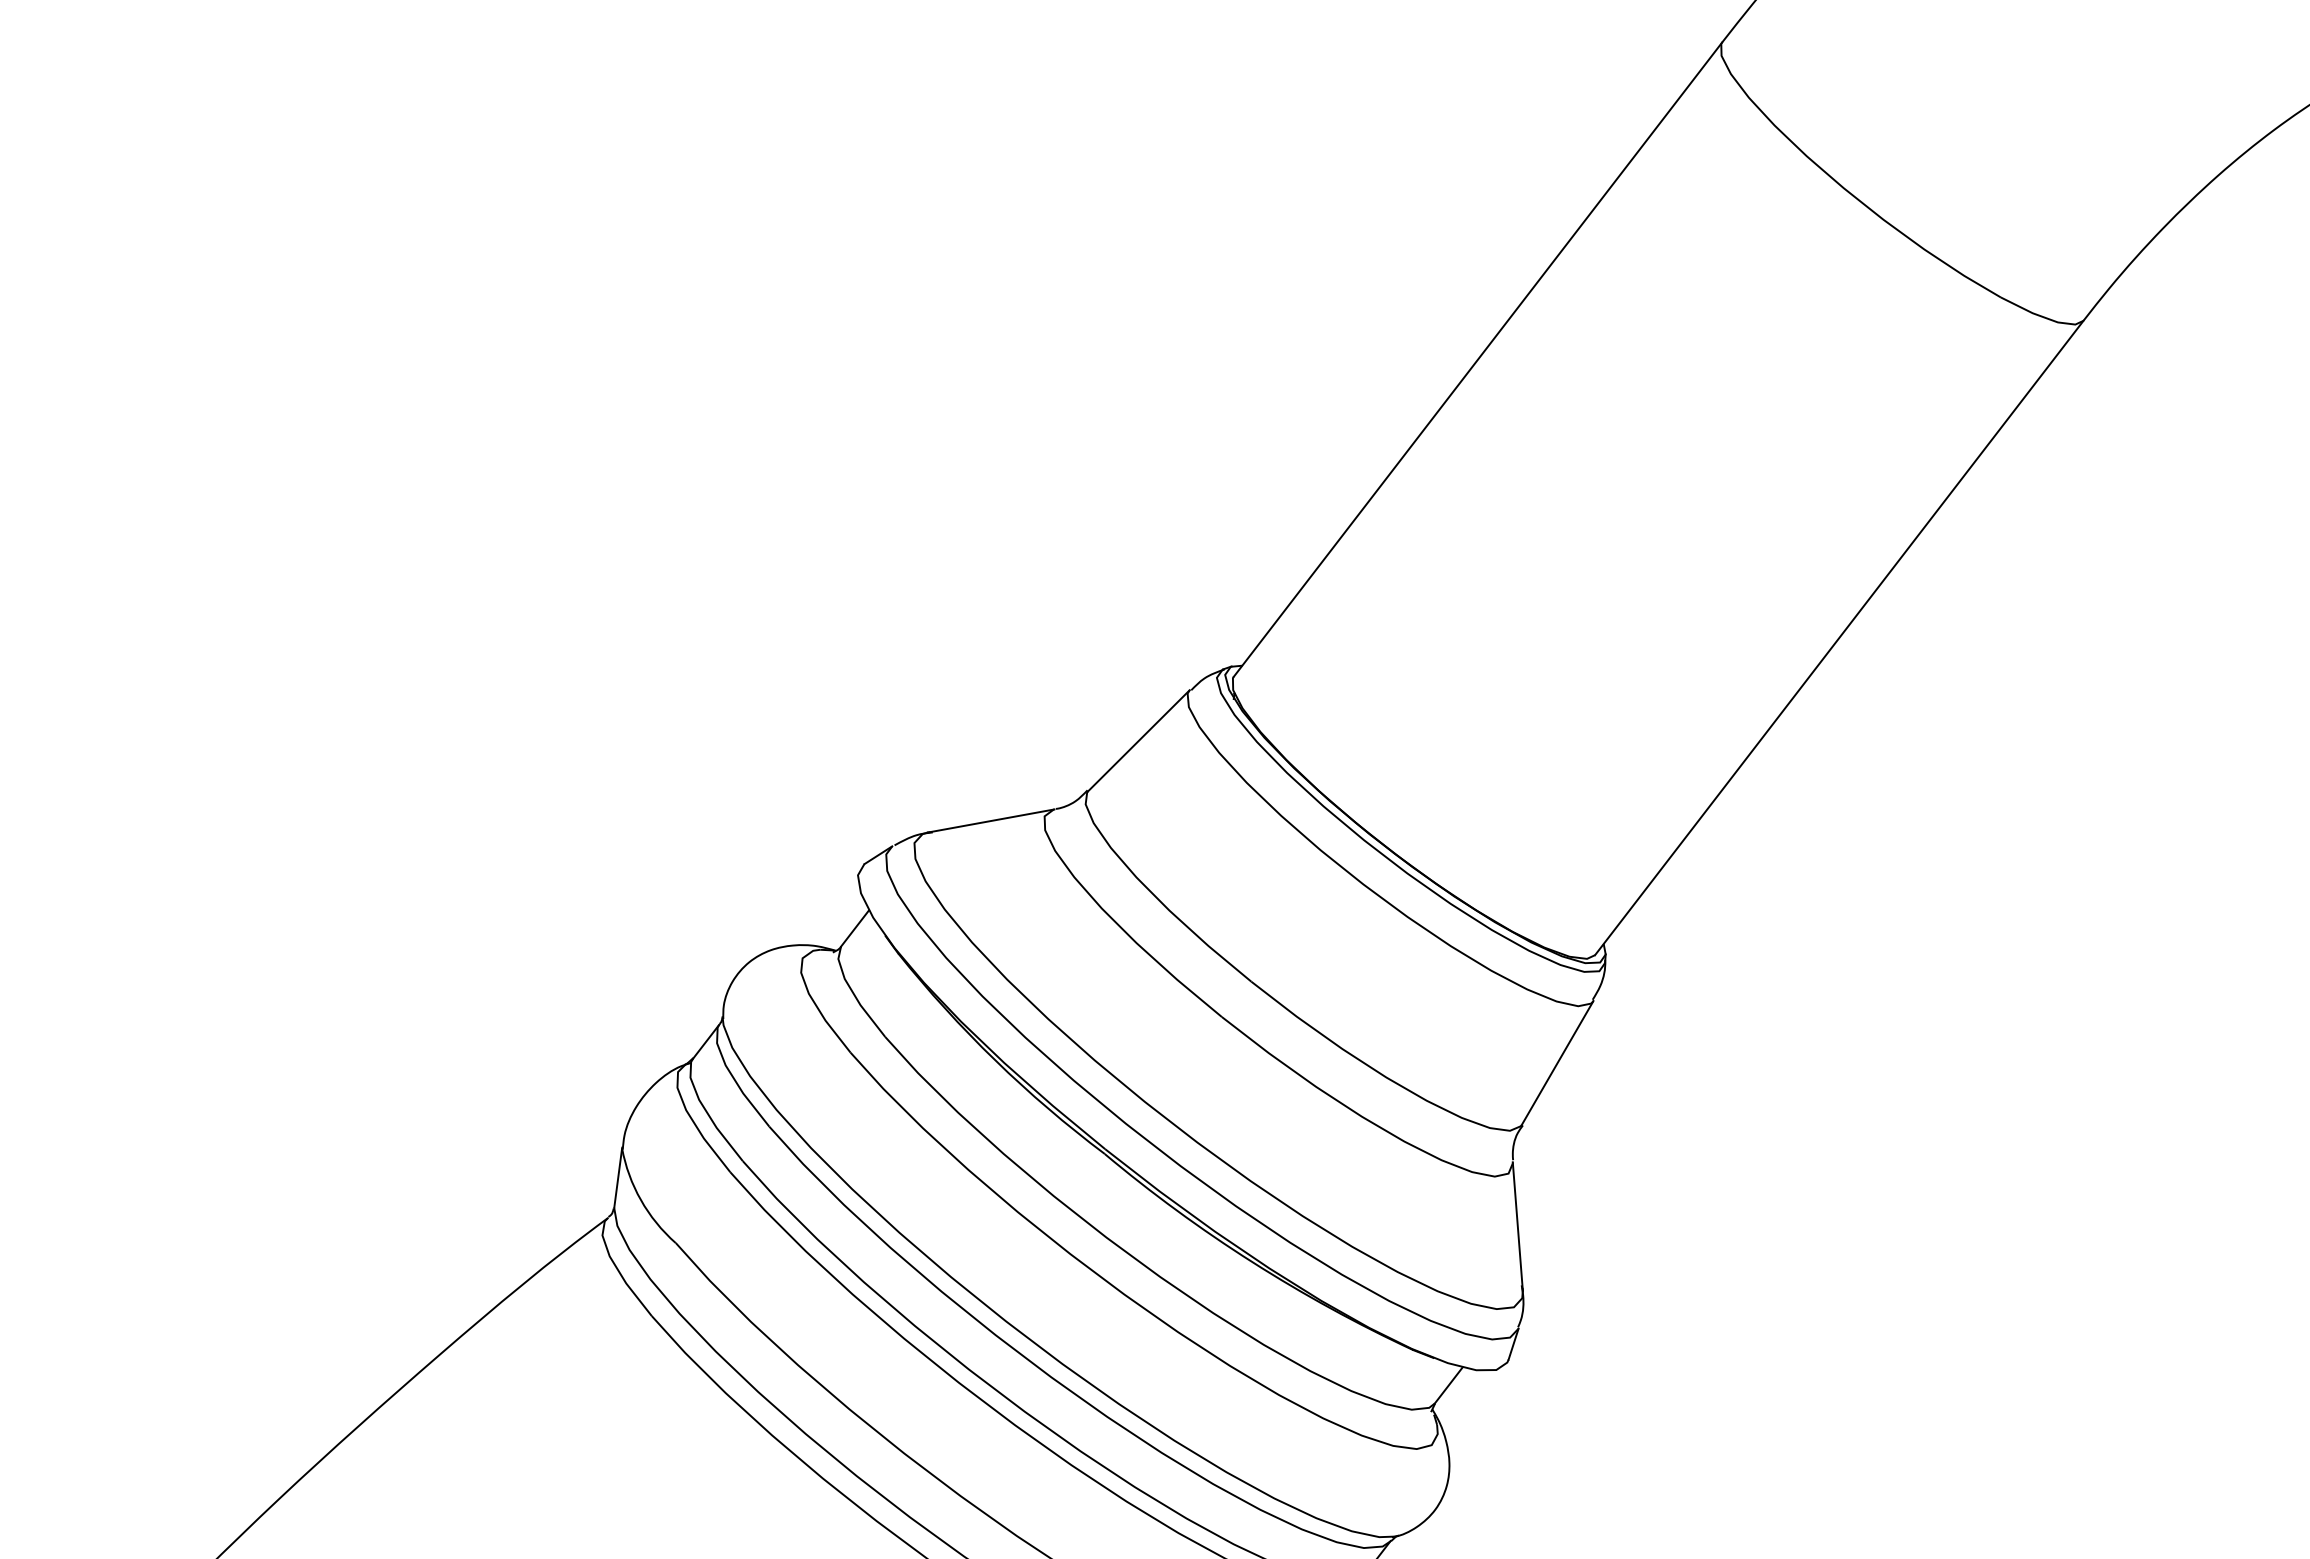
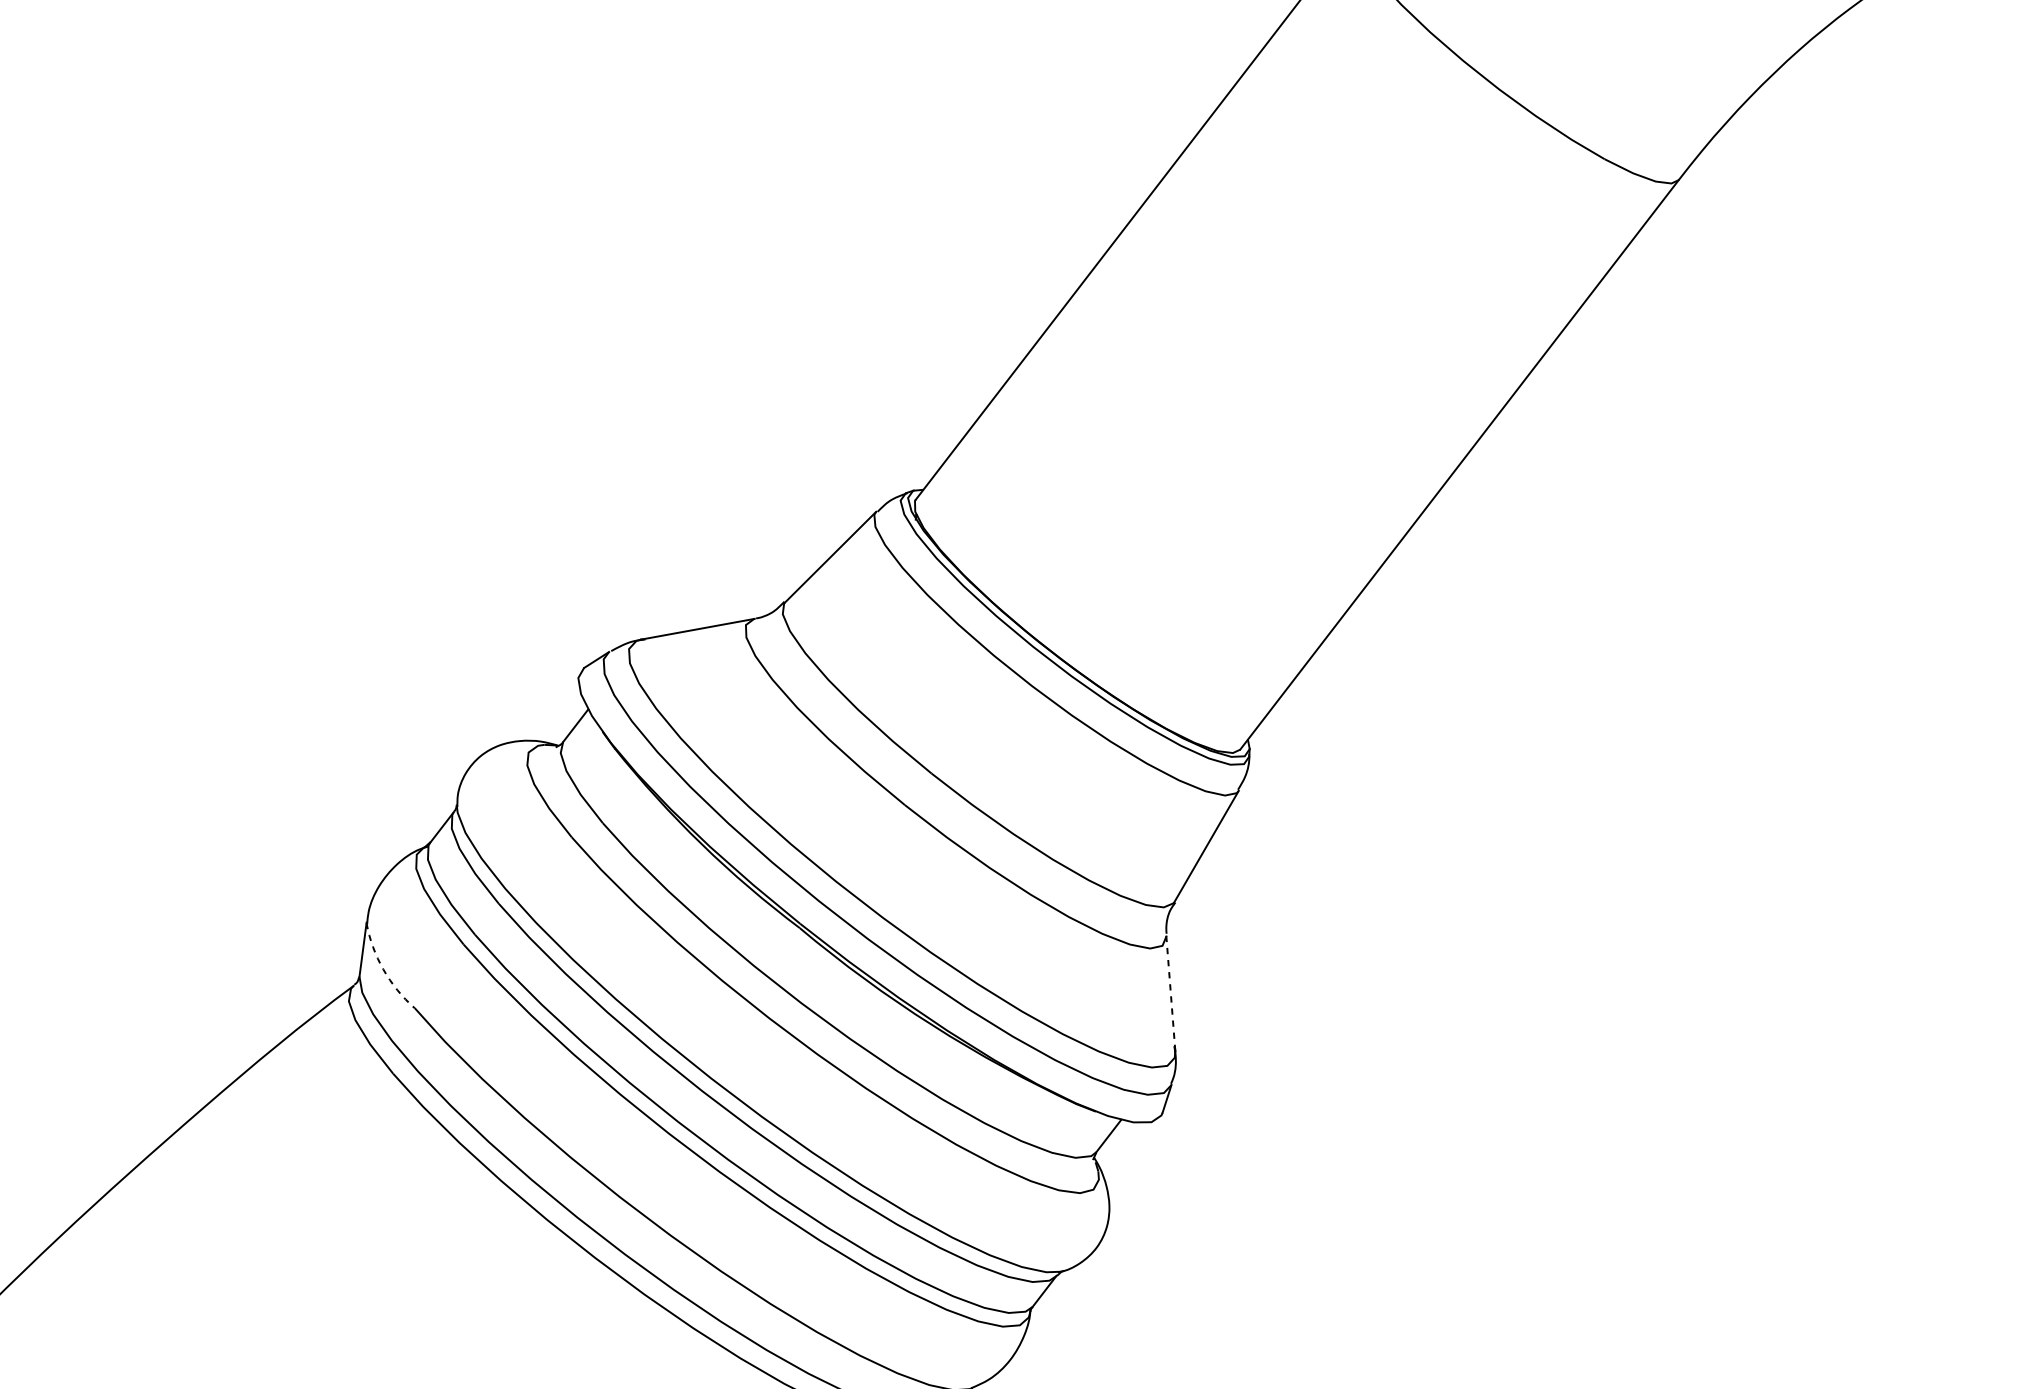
arc: (640, 1200) -> (383, 969), solid -> dashed
line: (1517, 1225) -> (1170, 992), solid -> dashed

